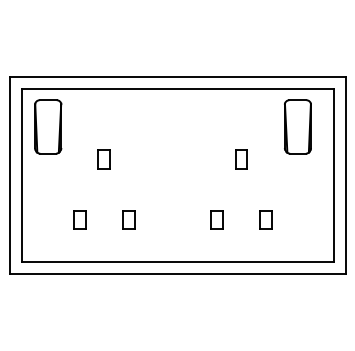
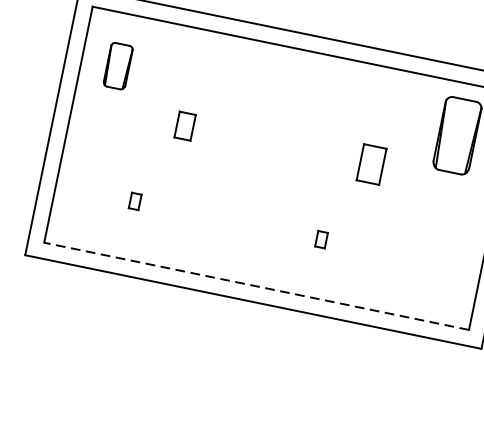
part: (48, 126) -> (118, 65), size x0.6
part: (241, 159) -> (371, 164), size x1.4
part: (79, 219) -> (134, 200), size x0.6
part: (128, 219) -> (201, 214), removed
part: (216, 219) -> (320, 238), size x0.6
part: (265, 219) -> (387, 252), removed
line: (177, 262) -> (255, 286), solid -> dashed

